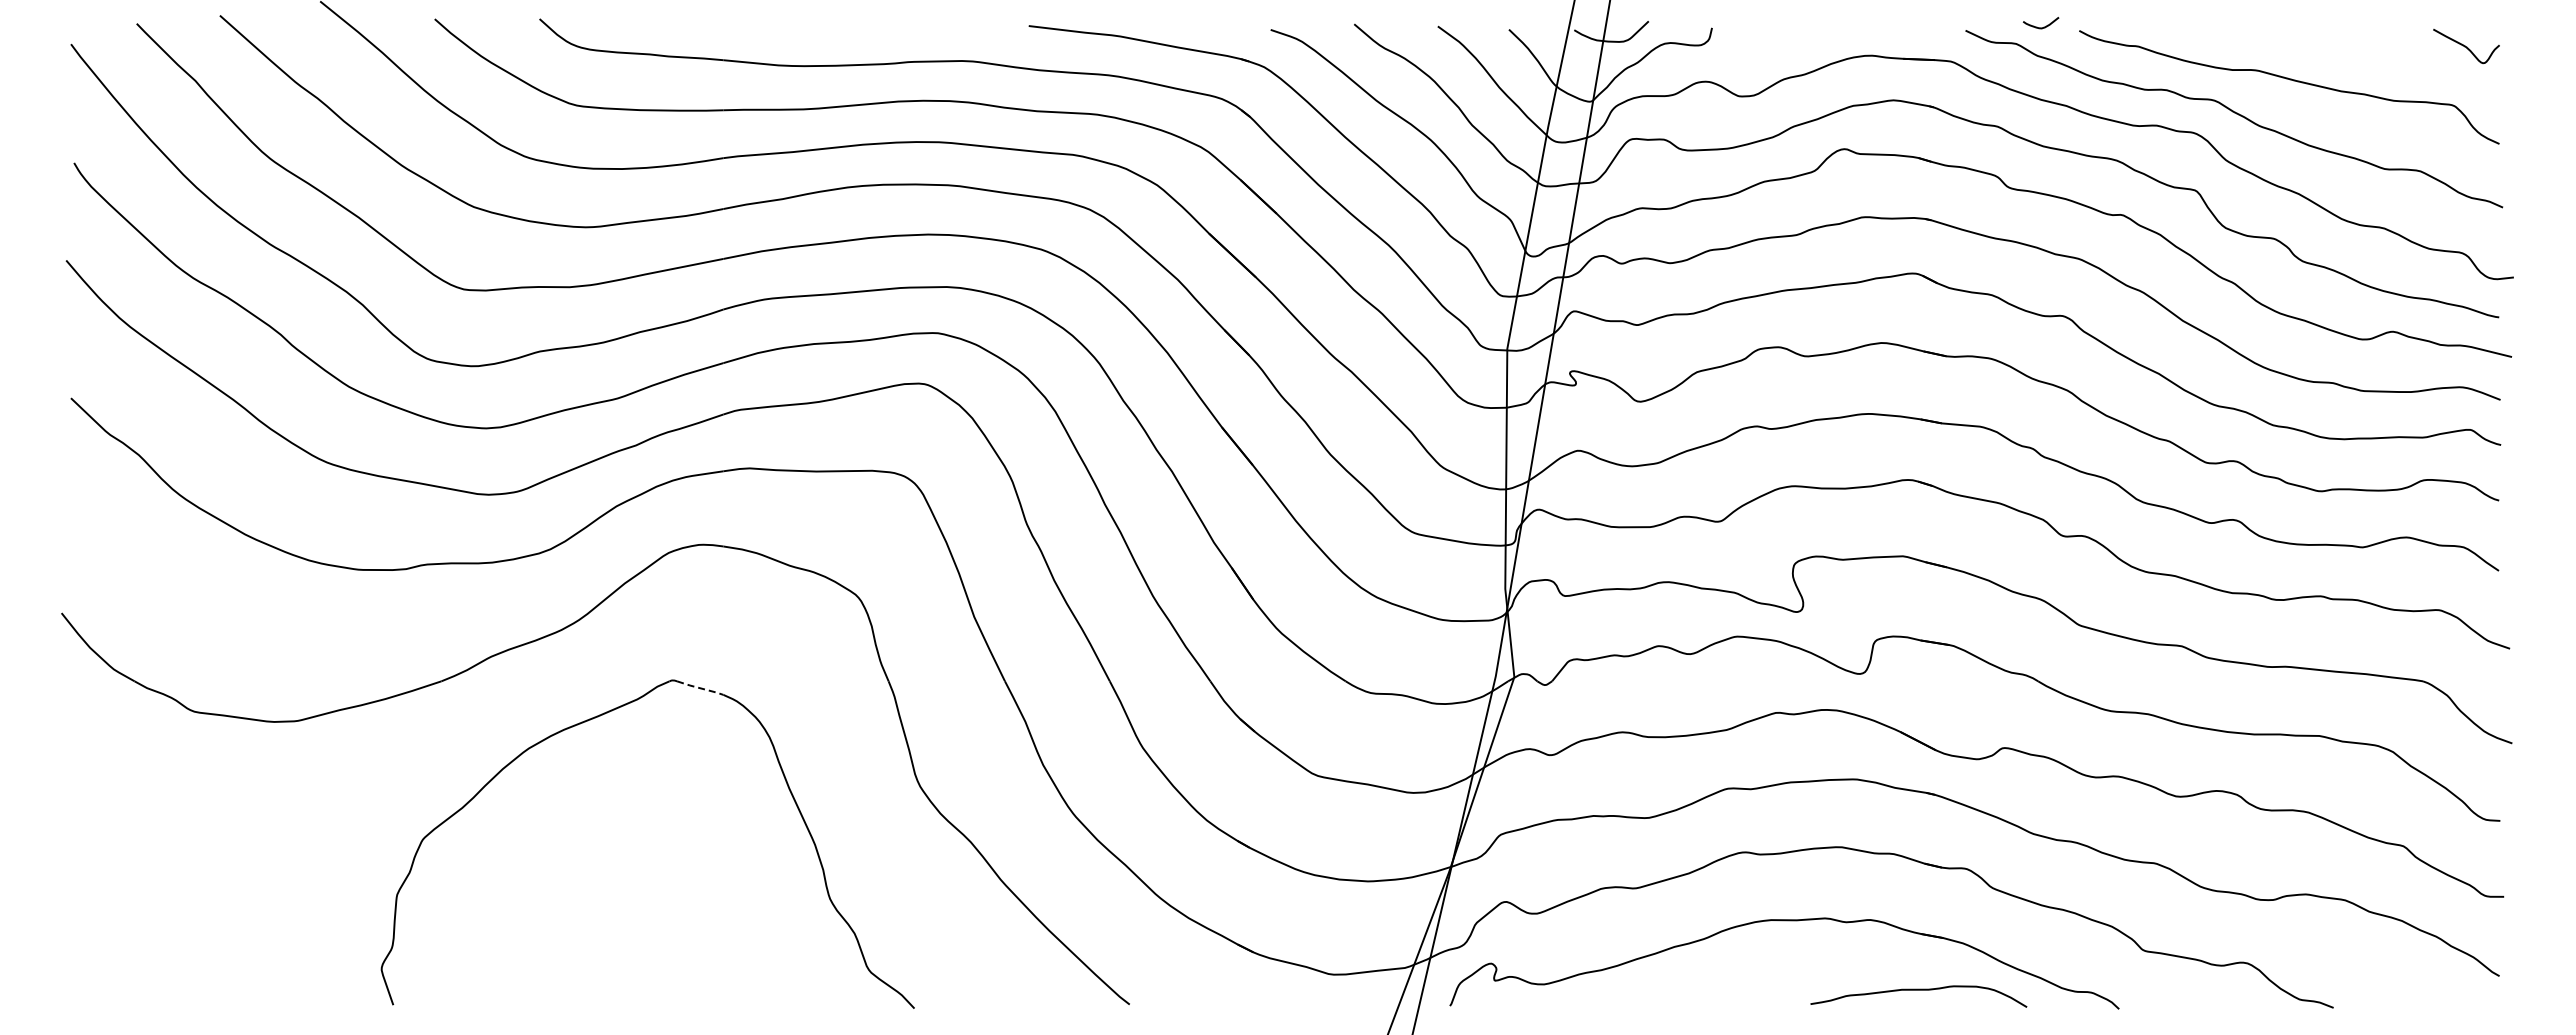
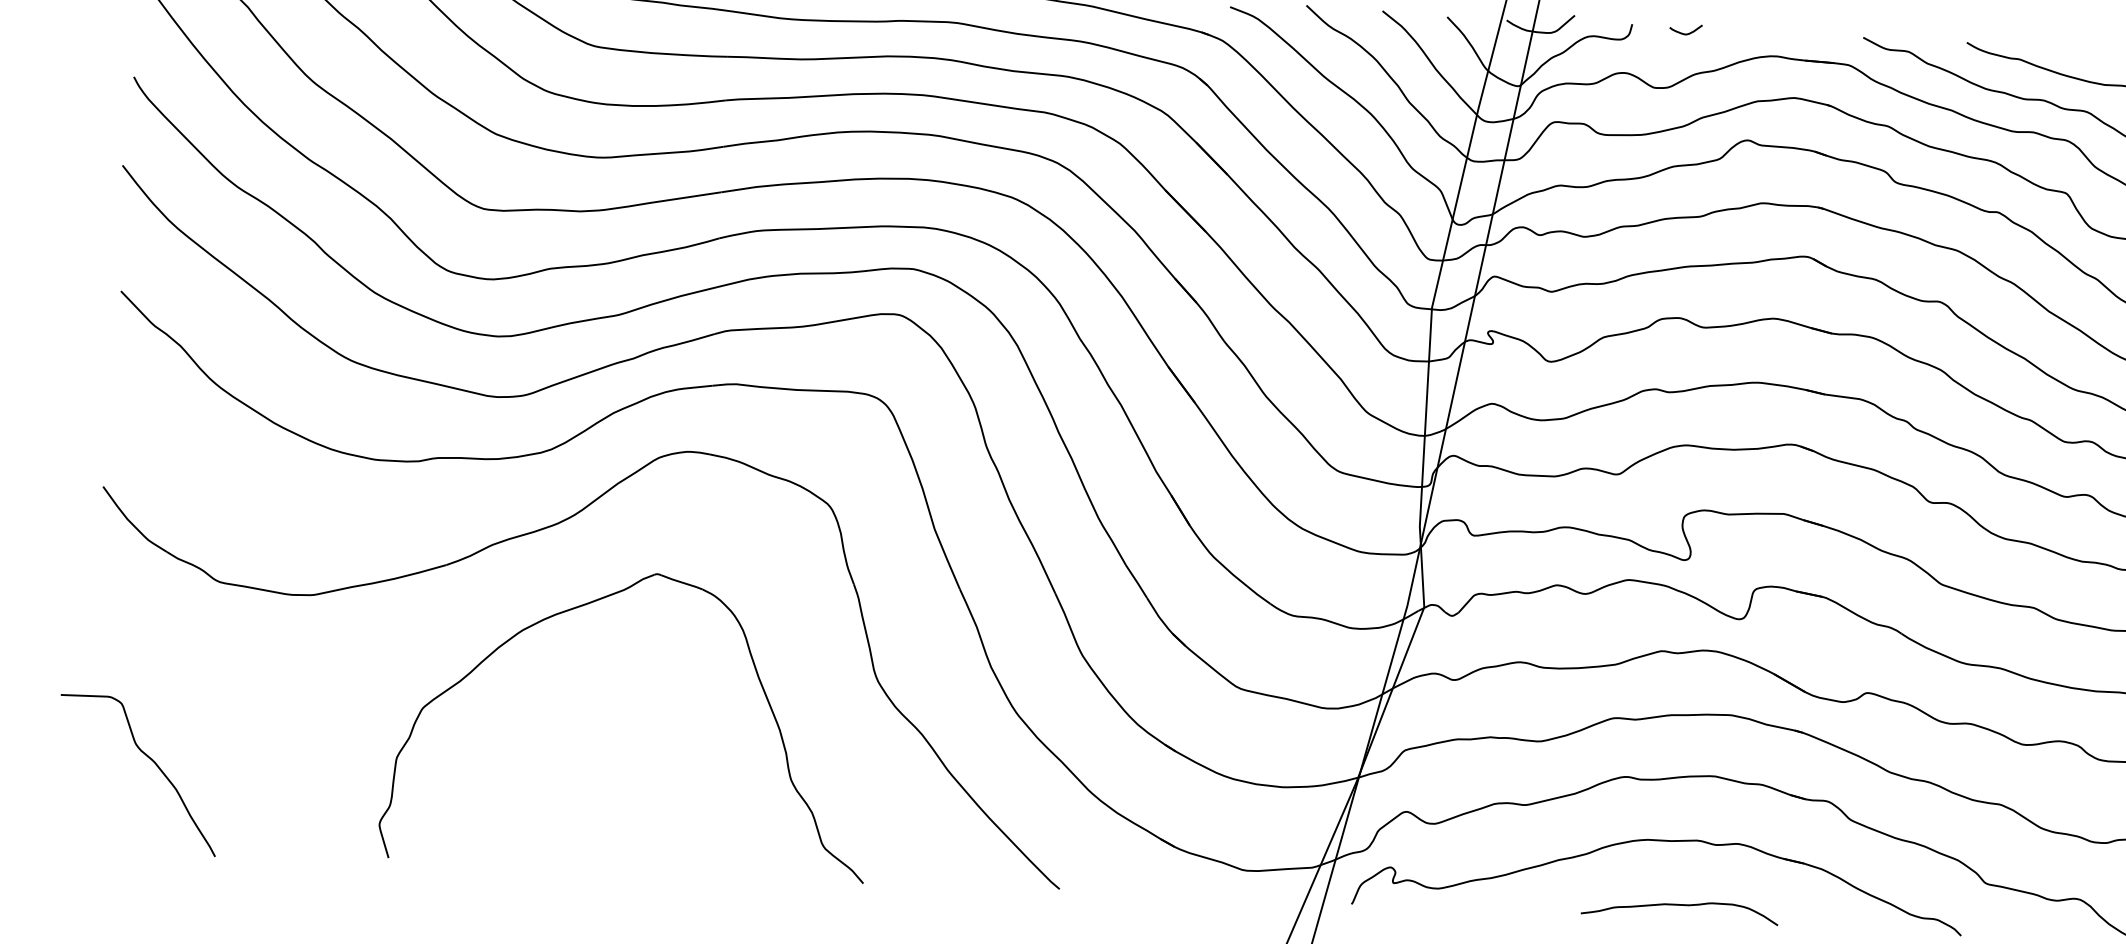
curve: (2043, 26) -> (1688, 32), moved
line: (700, 688) -> (682, 582), dashed -> solid
curve: (129, 911) -> (152, 761), added
curve: (1918, 990) -> (1679, 905), moved

